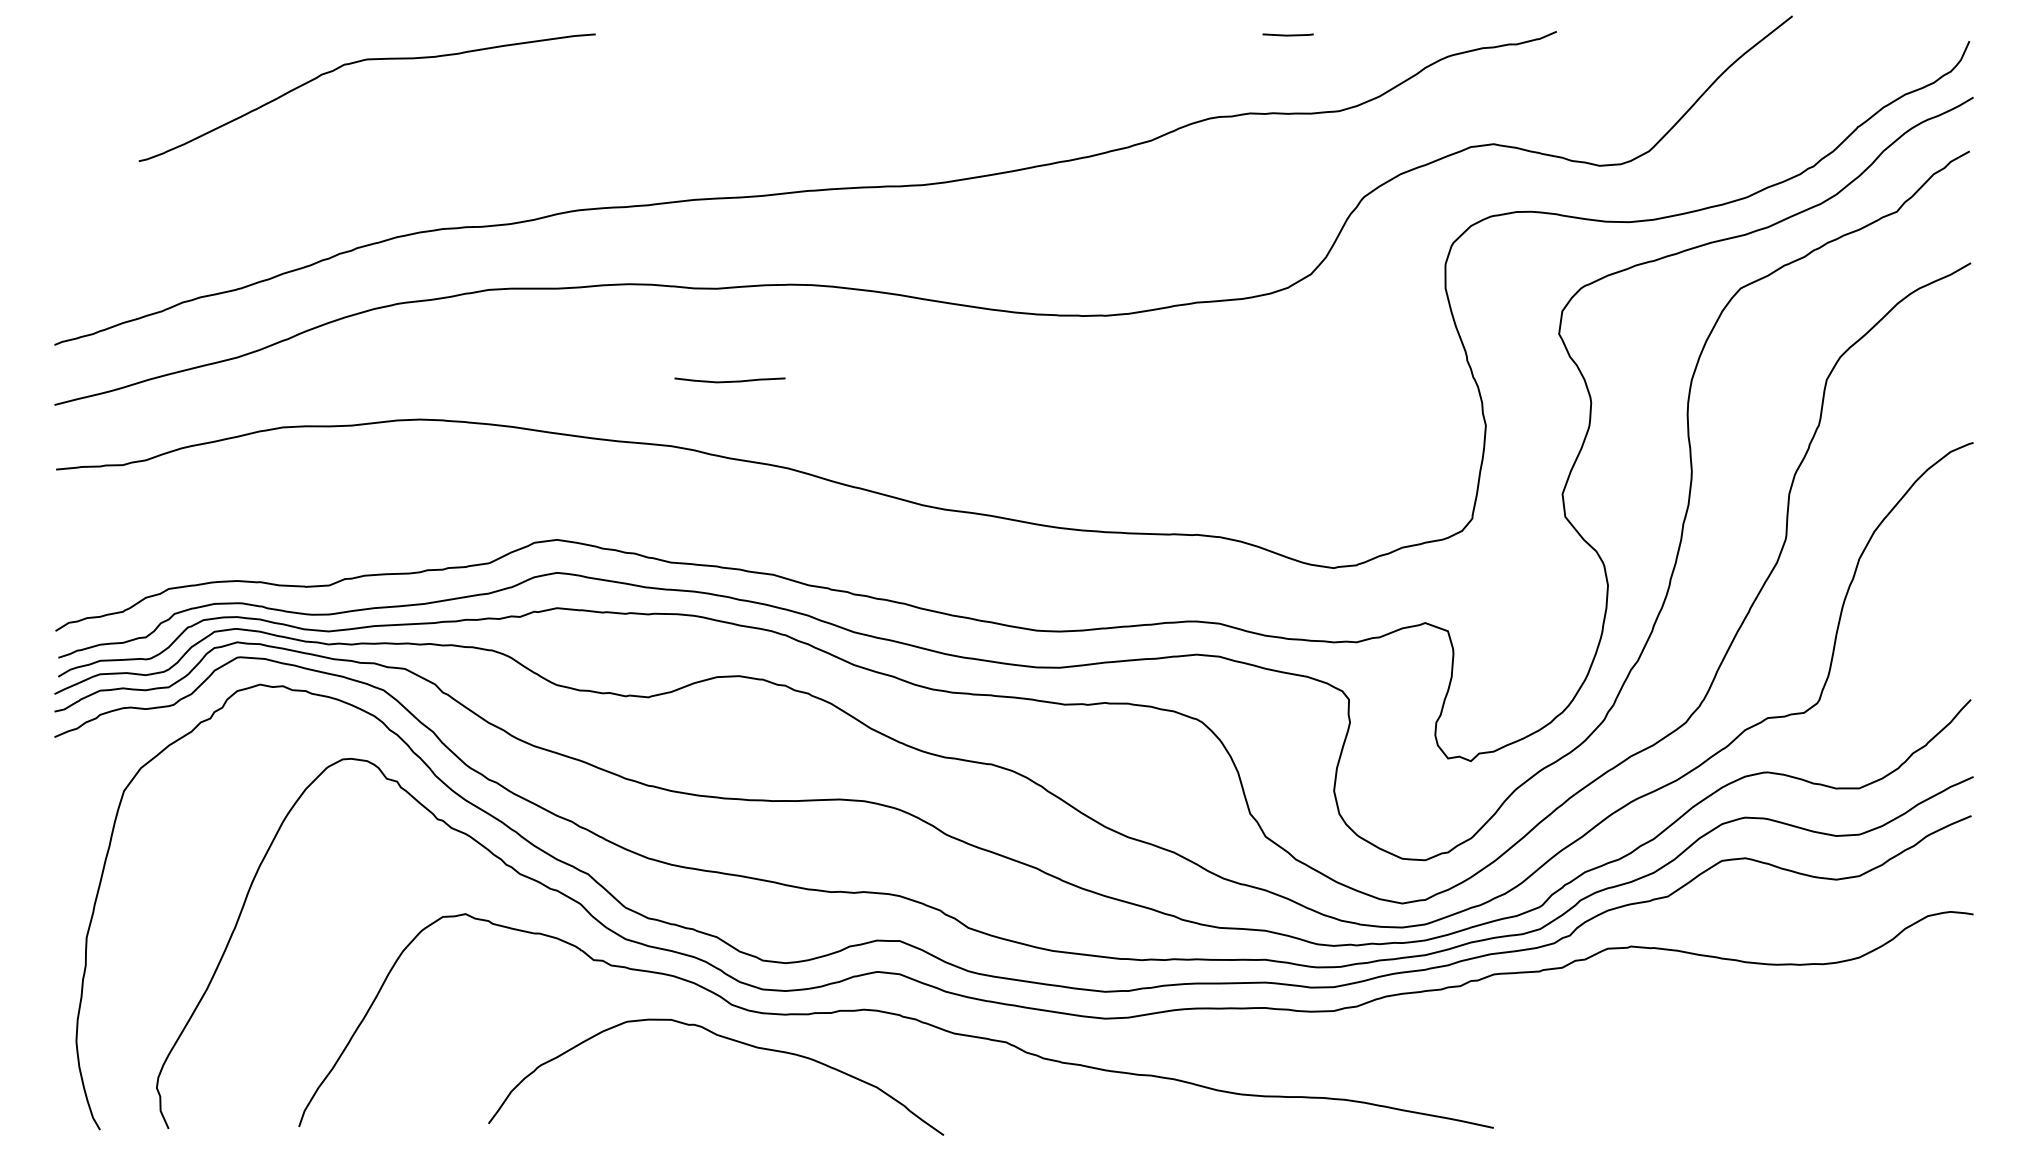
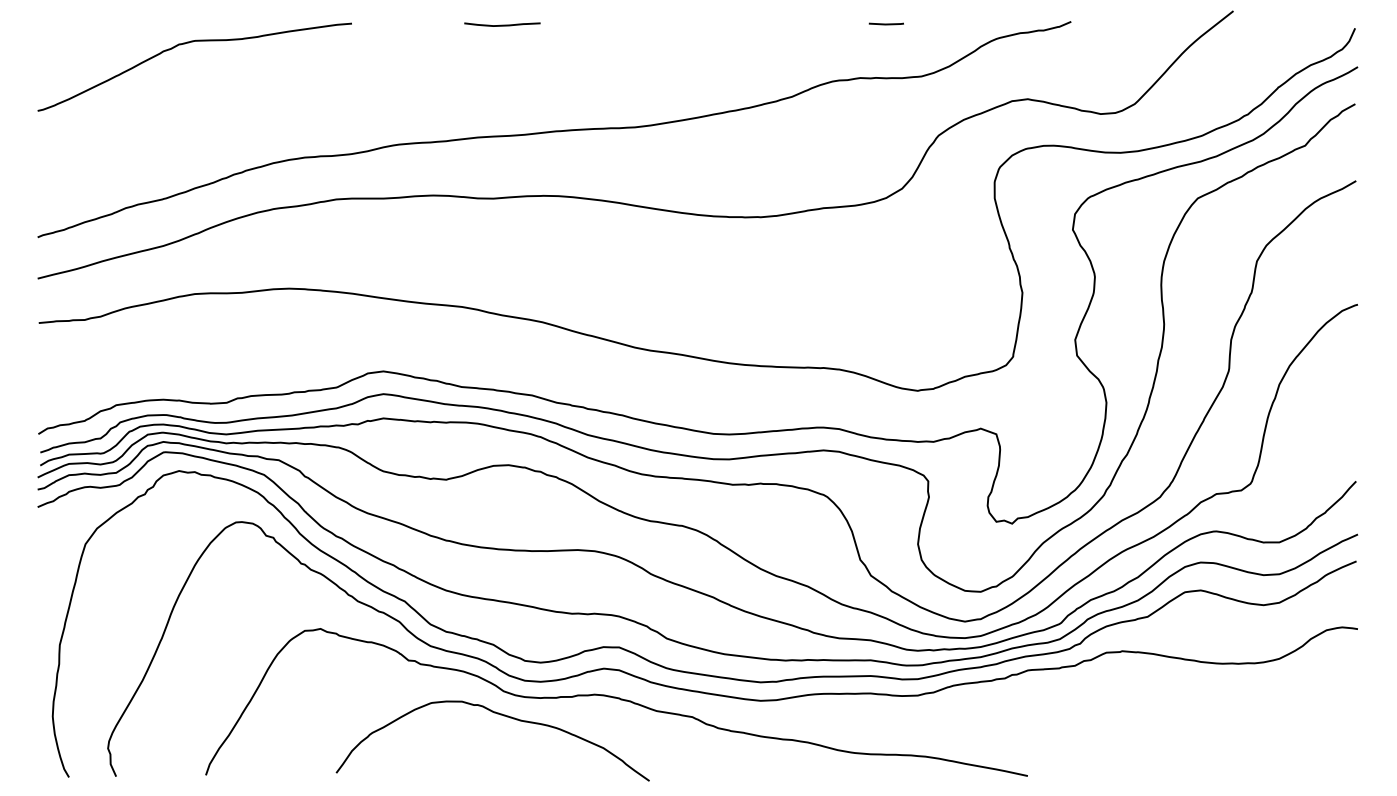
curve: (359, 63) -> (189, 43), moved
curve: (730, 380) -> (502, 24), moved

